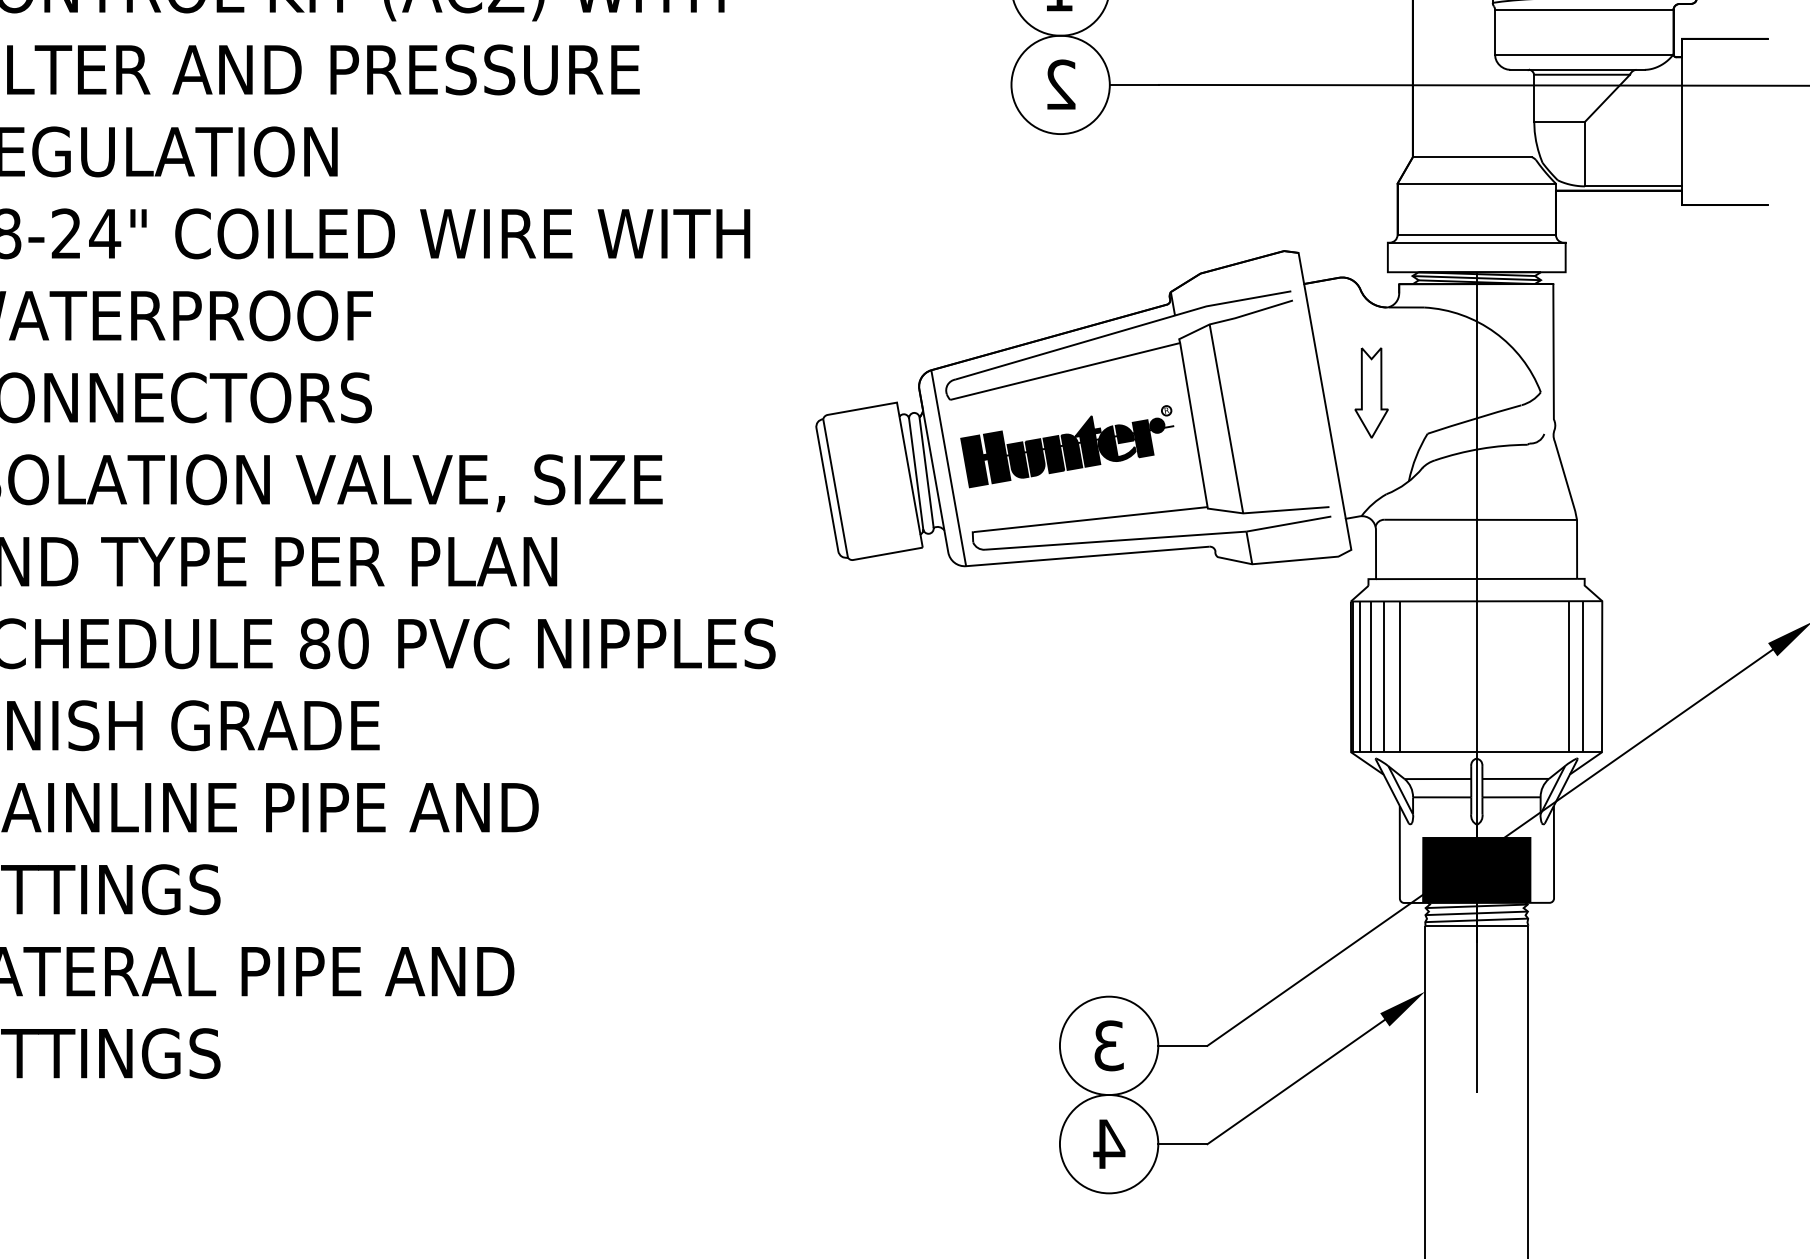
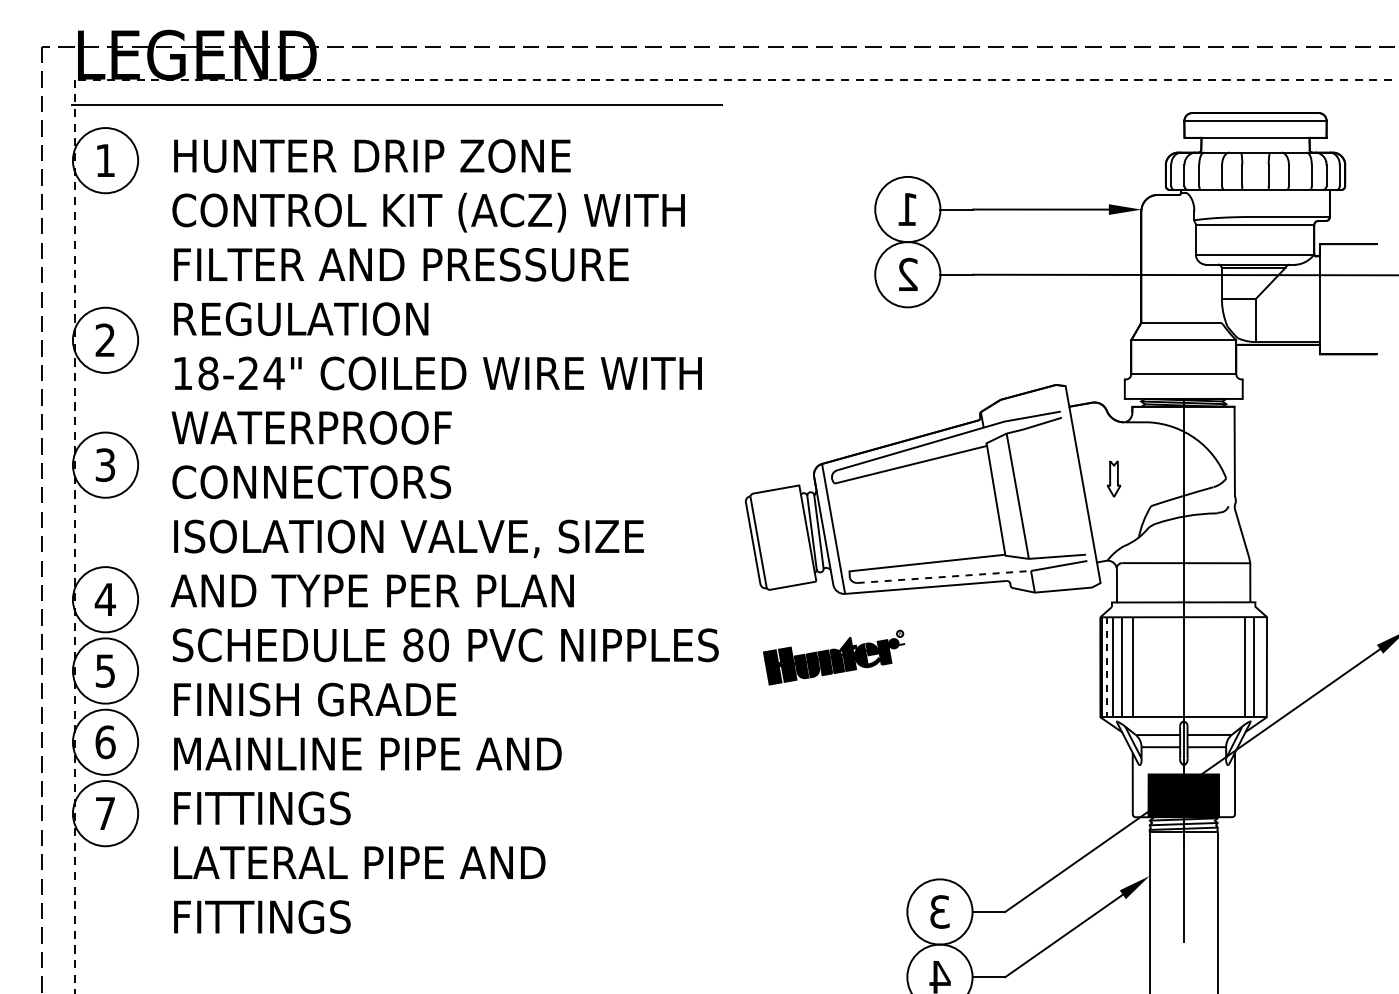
line: (1476, 242) -> (1183, 379), removed
part: (1370, 392) -> (1113, 478), size x0.6
part: (1067, 446) -> (834, 657), moved
line: (1115, 539) -> (944, 576), solid -> dashed
line: (1360, 677) -> (1106, 667), solid -> dashed

